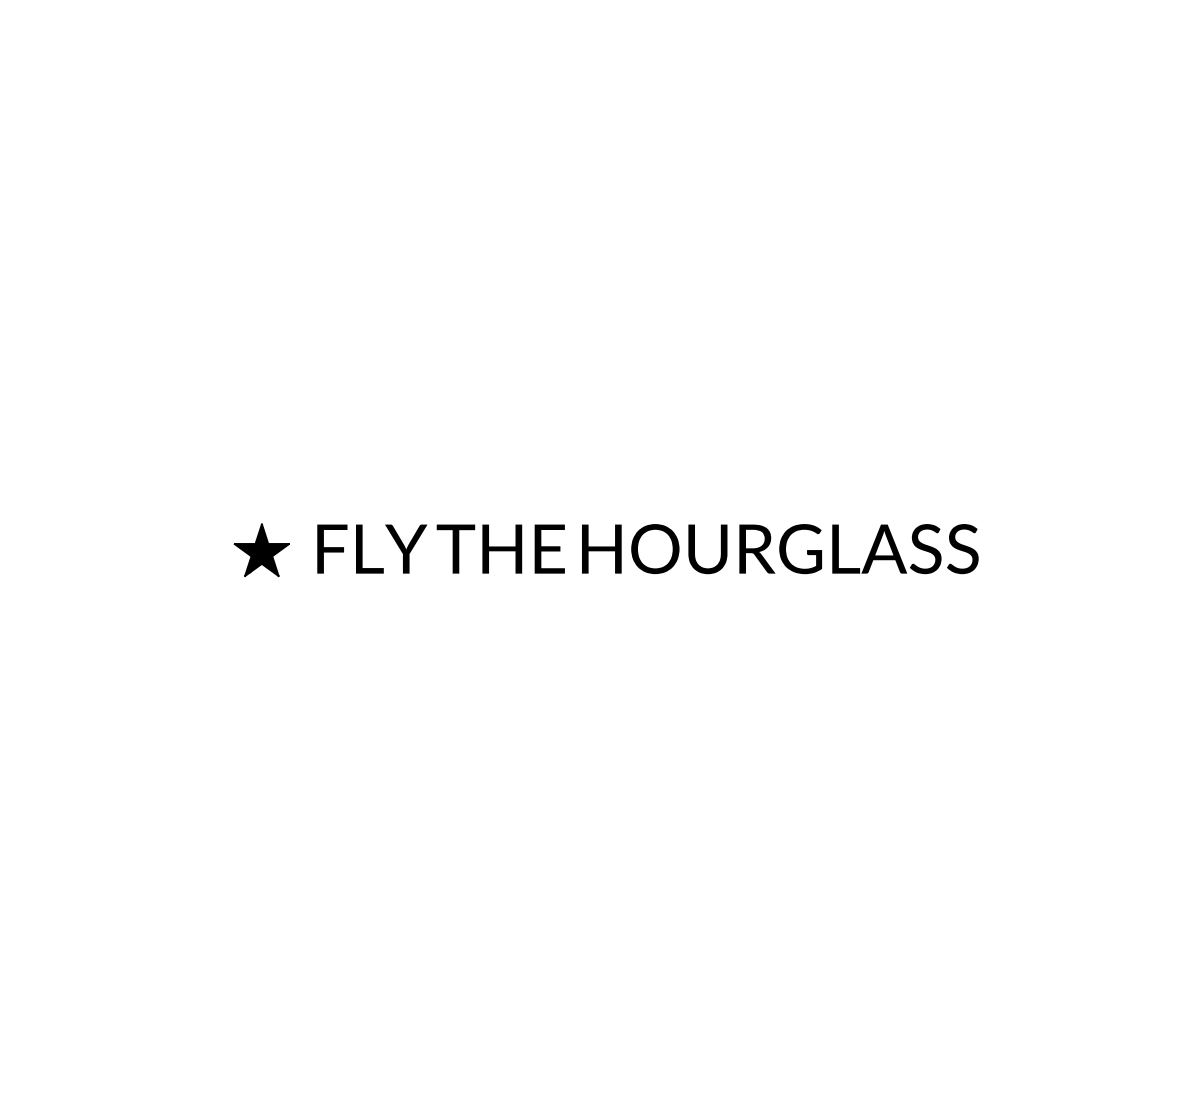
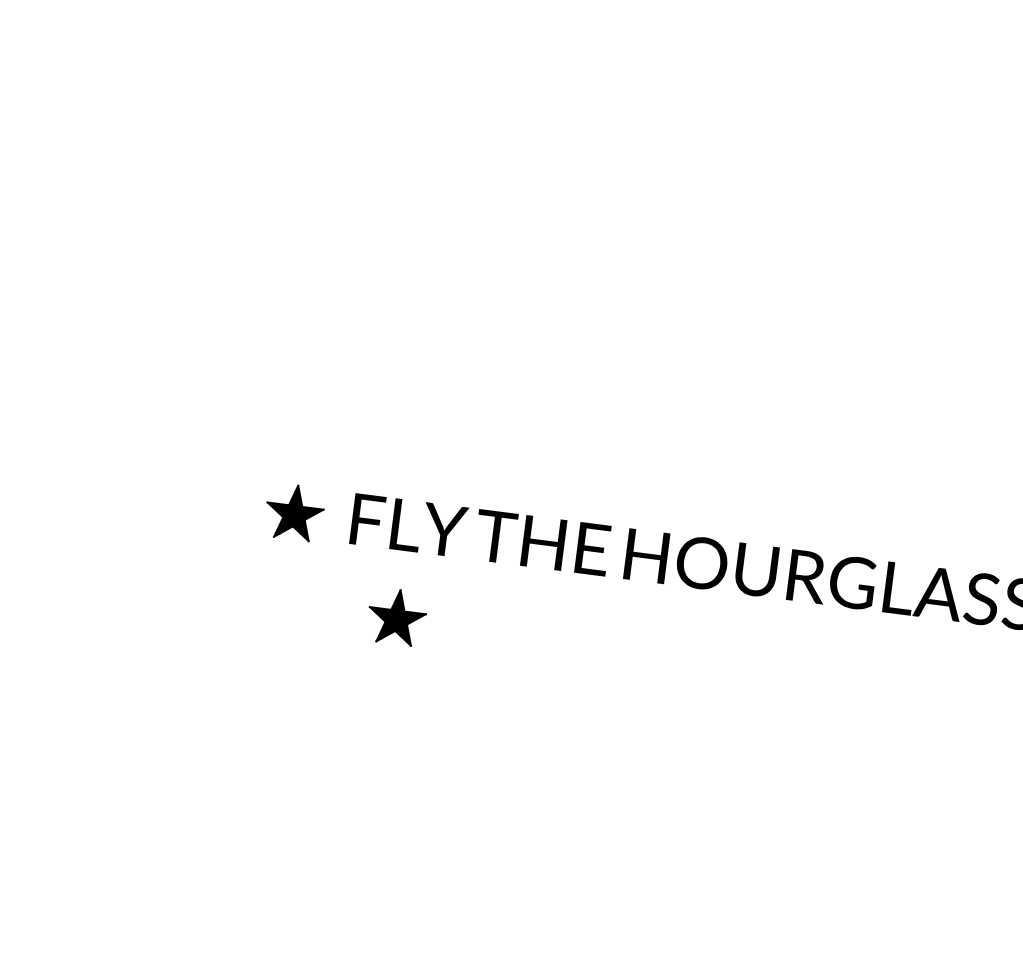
part: (371, 637) -> (396, 617), added

